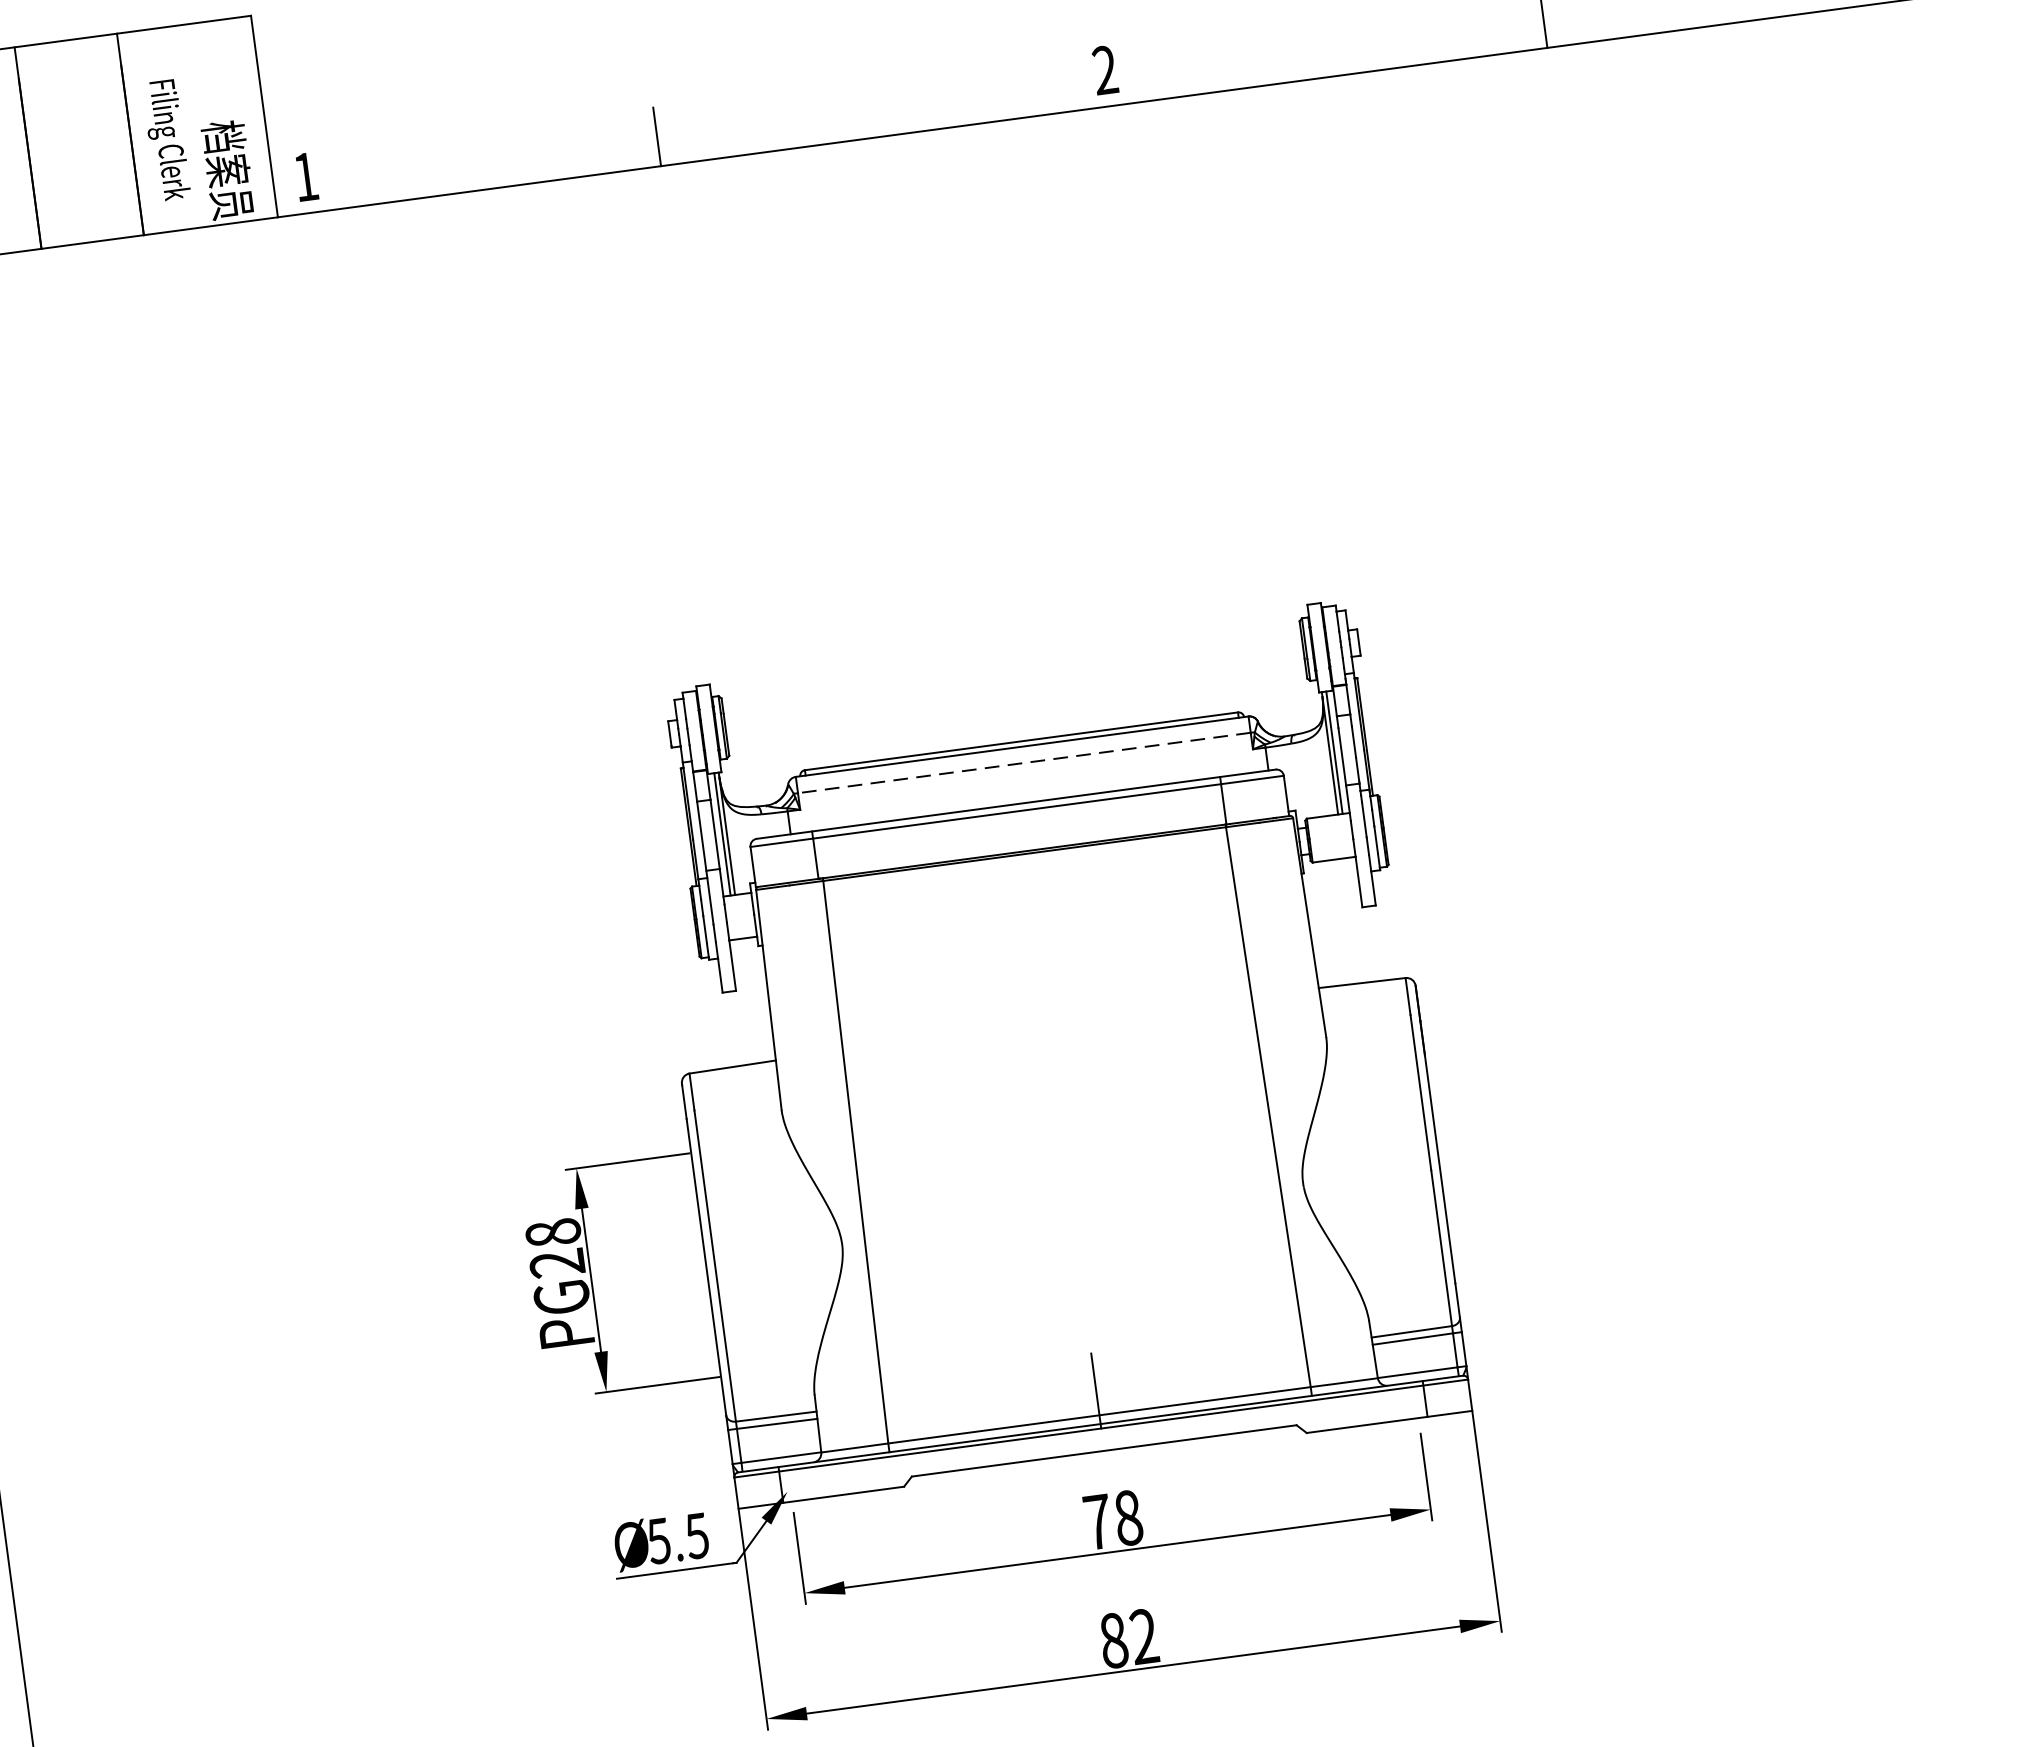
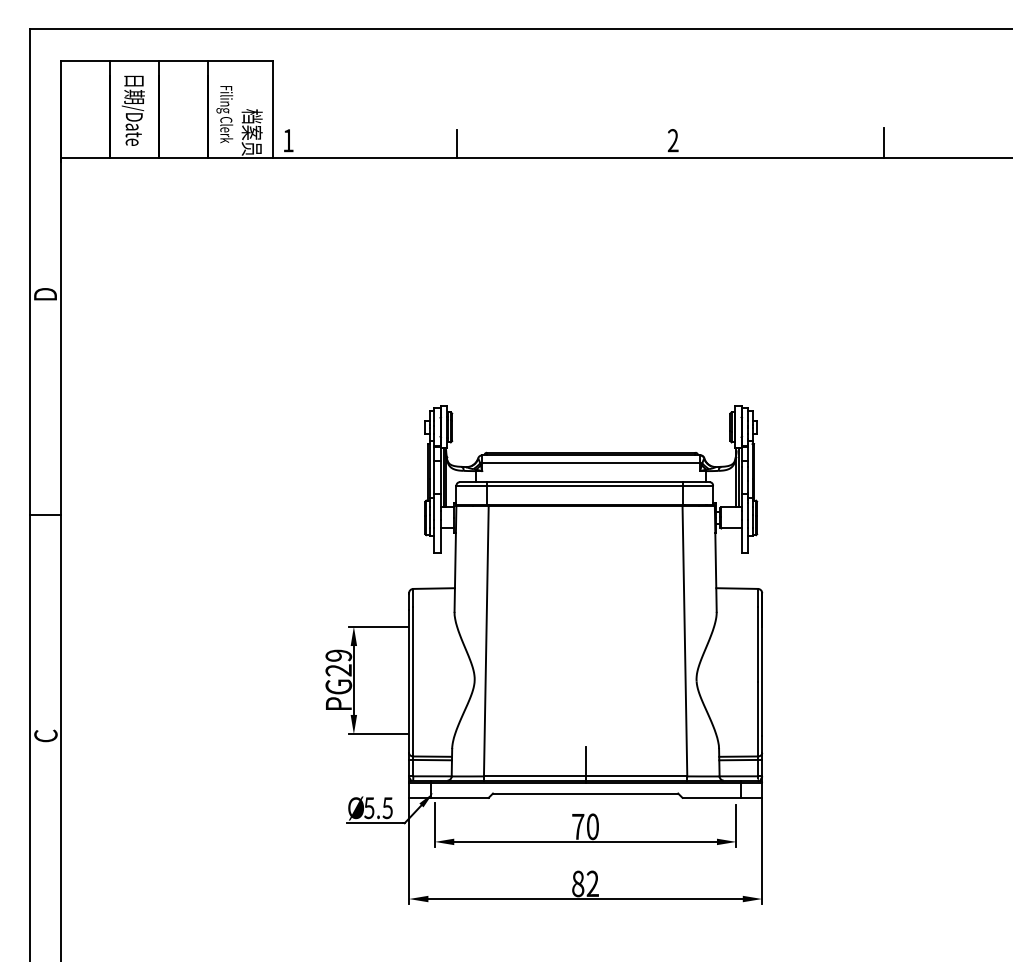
line: (1024, 763) -> (591, 463), dashed -> solid
text: (552, 1232) -> (338, 655), PG28 -> PG29
text: (1127, 1517) -> (592, 826), 78 -> 70

